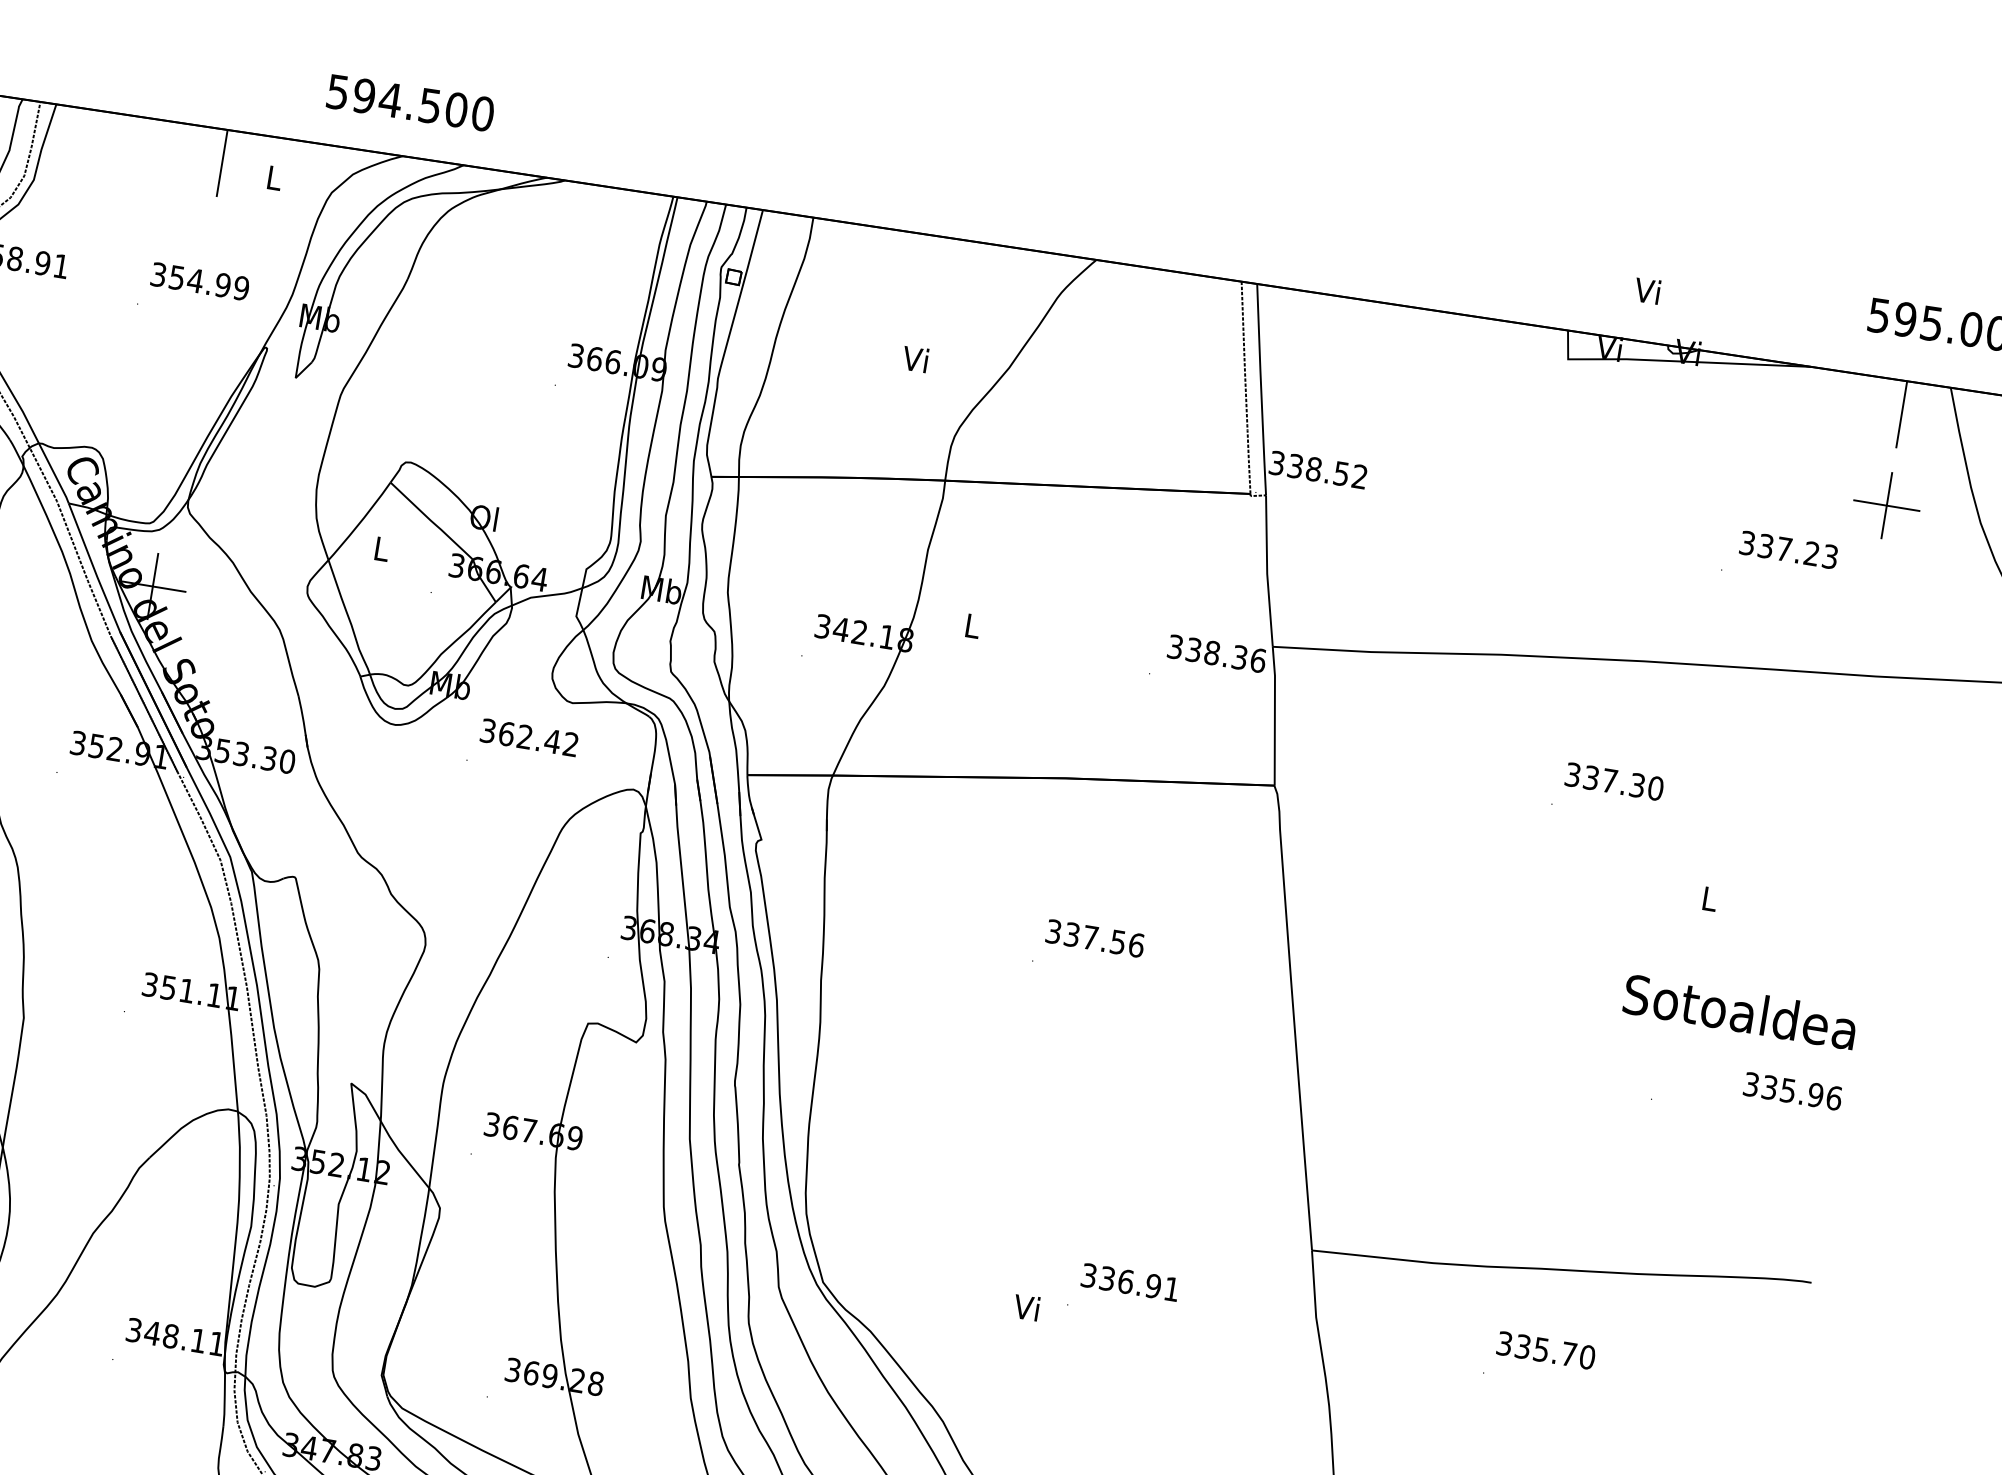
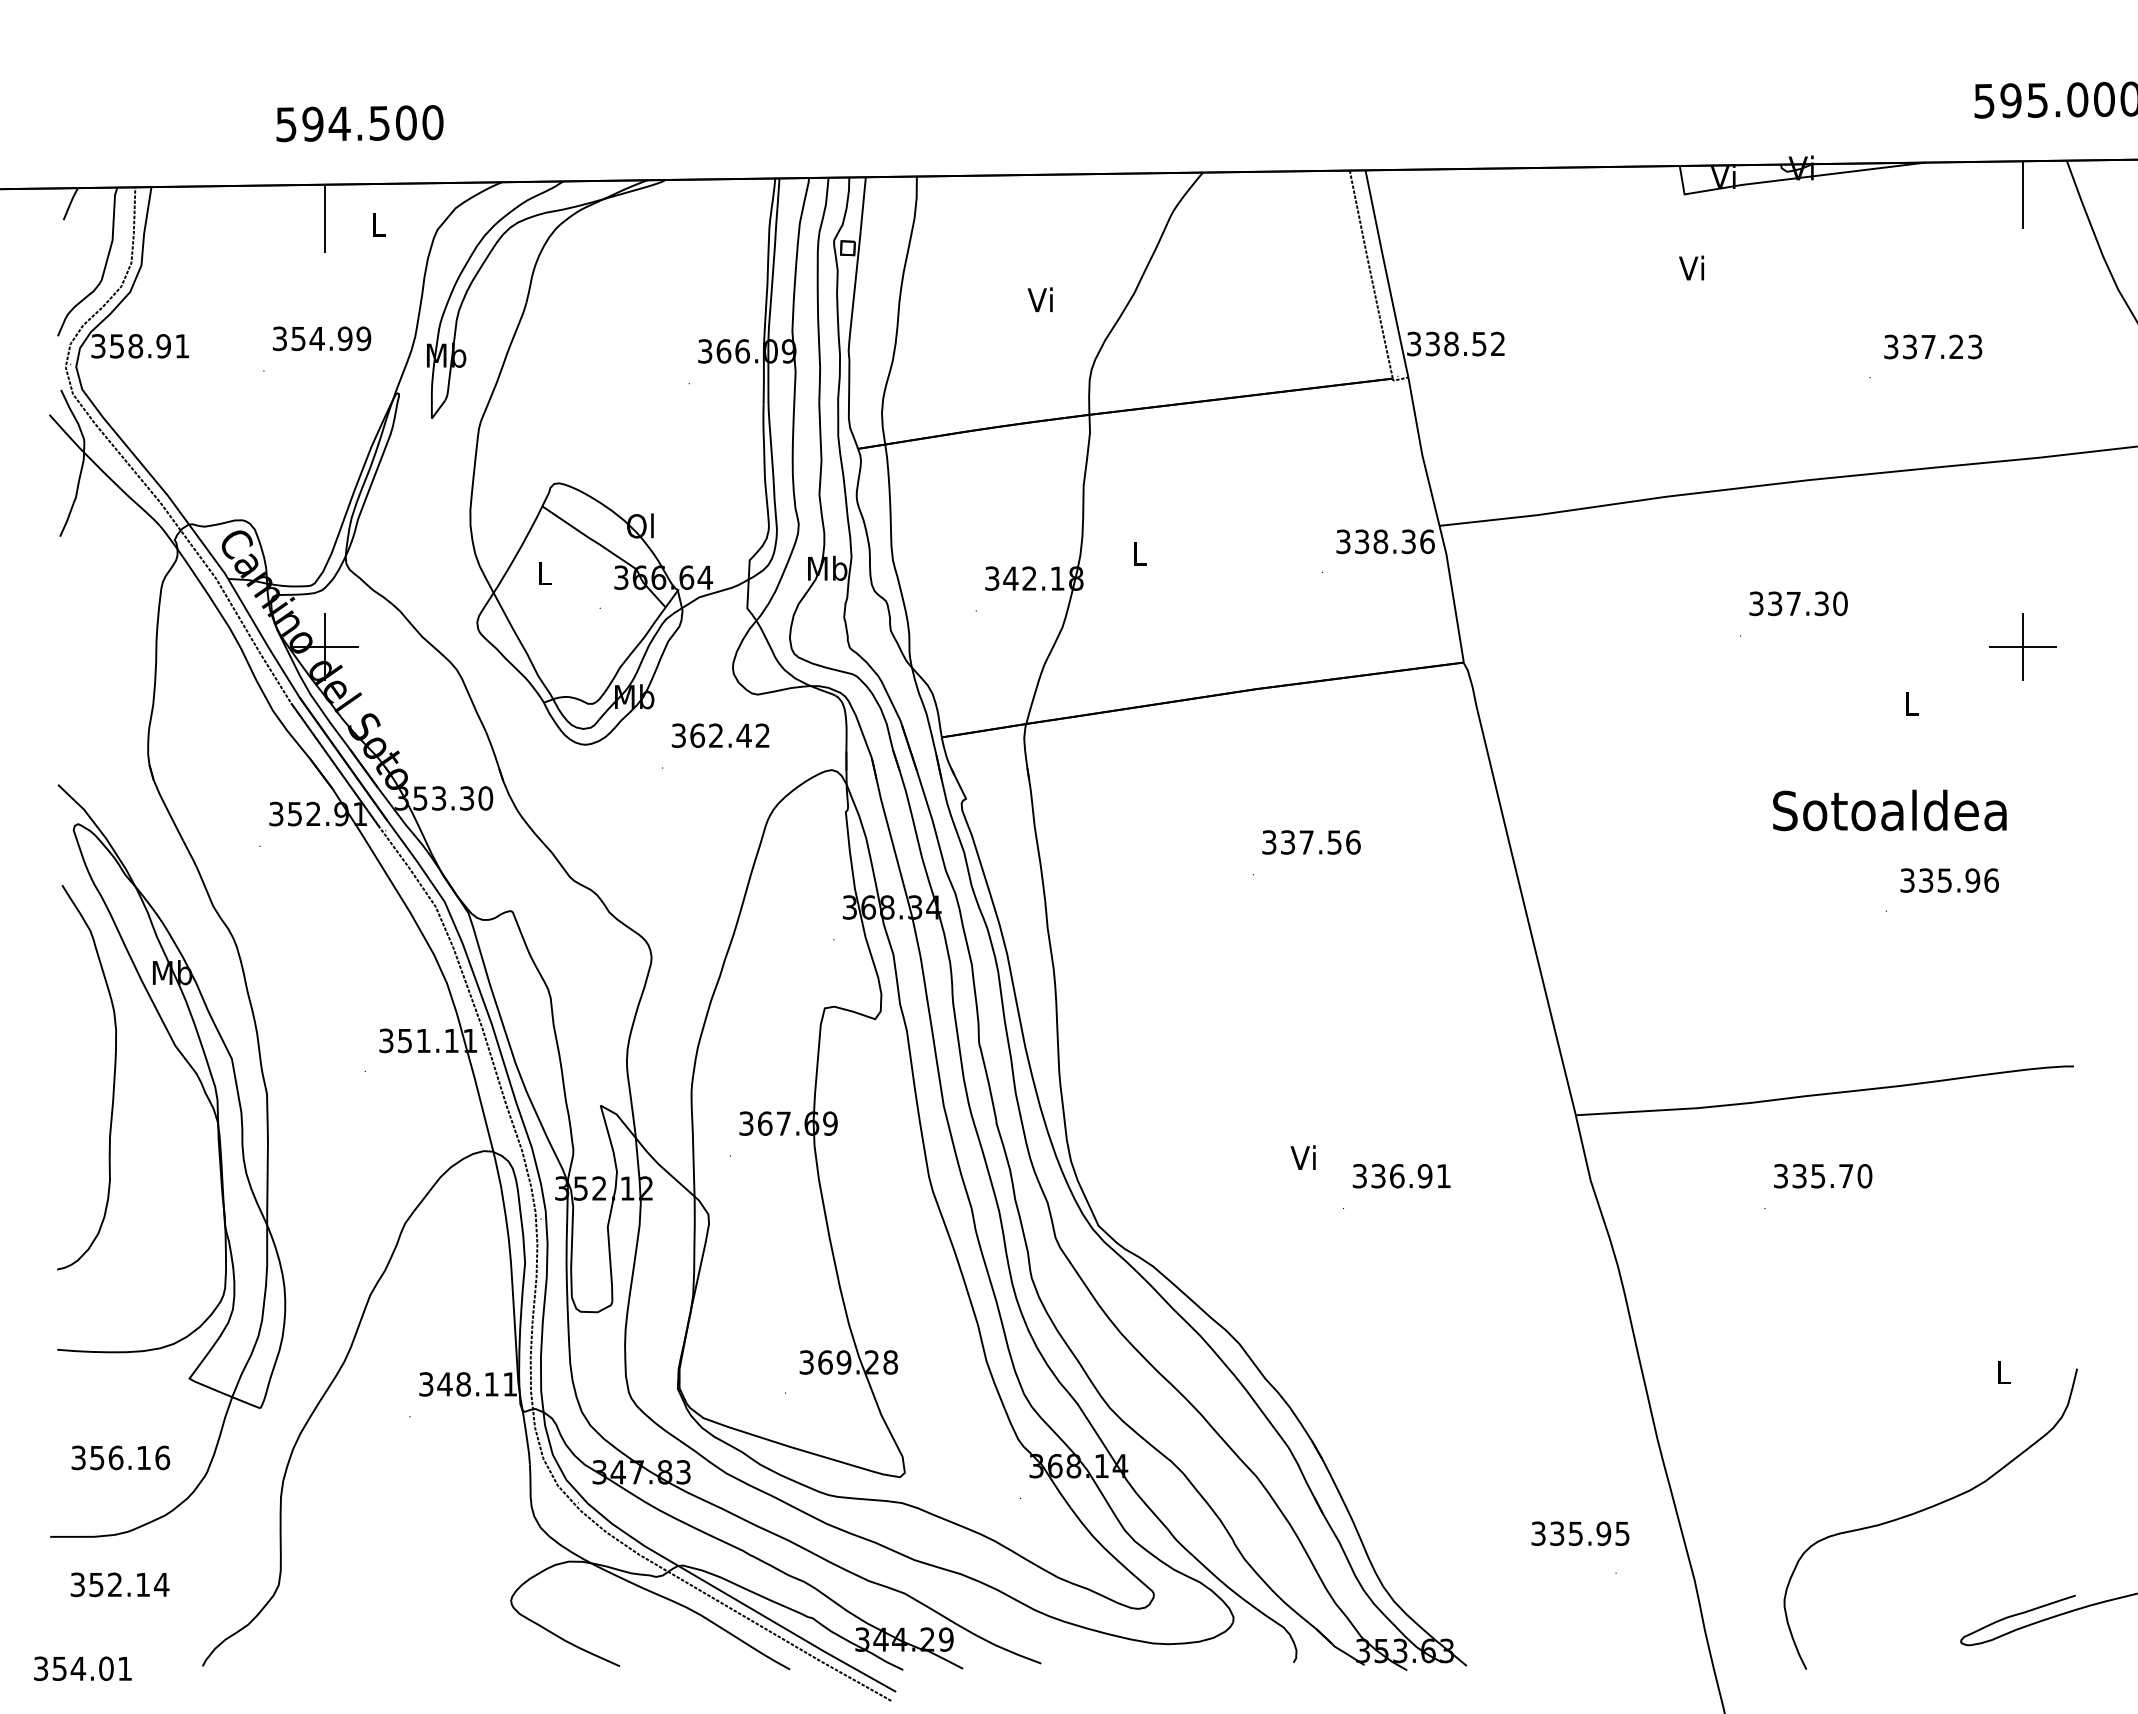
text: (410, 102) -> (359, 123), moved
text: (1647, 290) -> (1691, 267), moved
part: (1886, 504) -> (2022, 646), moved
text: (1739, 1011) -> (1889, 810), moved
text: (1792, 1091) -> (1949, 880), moved
text: (1025, 1307) -> (1302, 1157), moved

